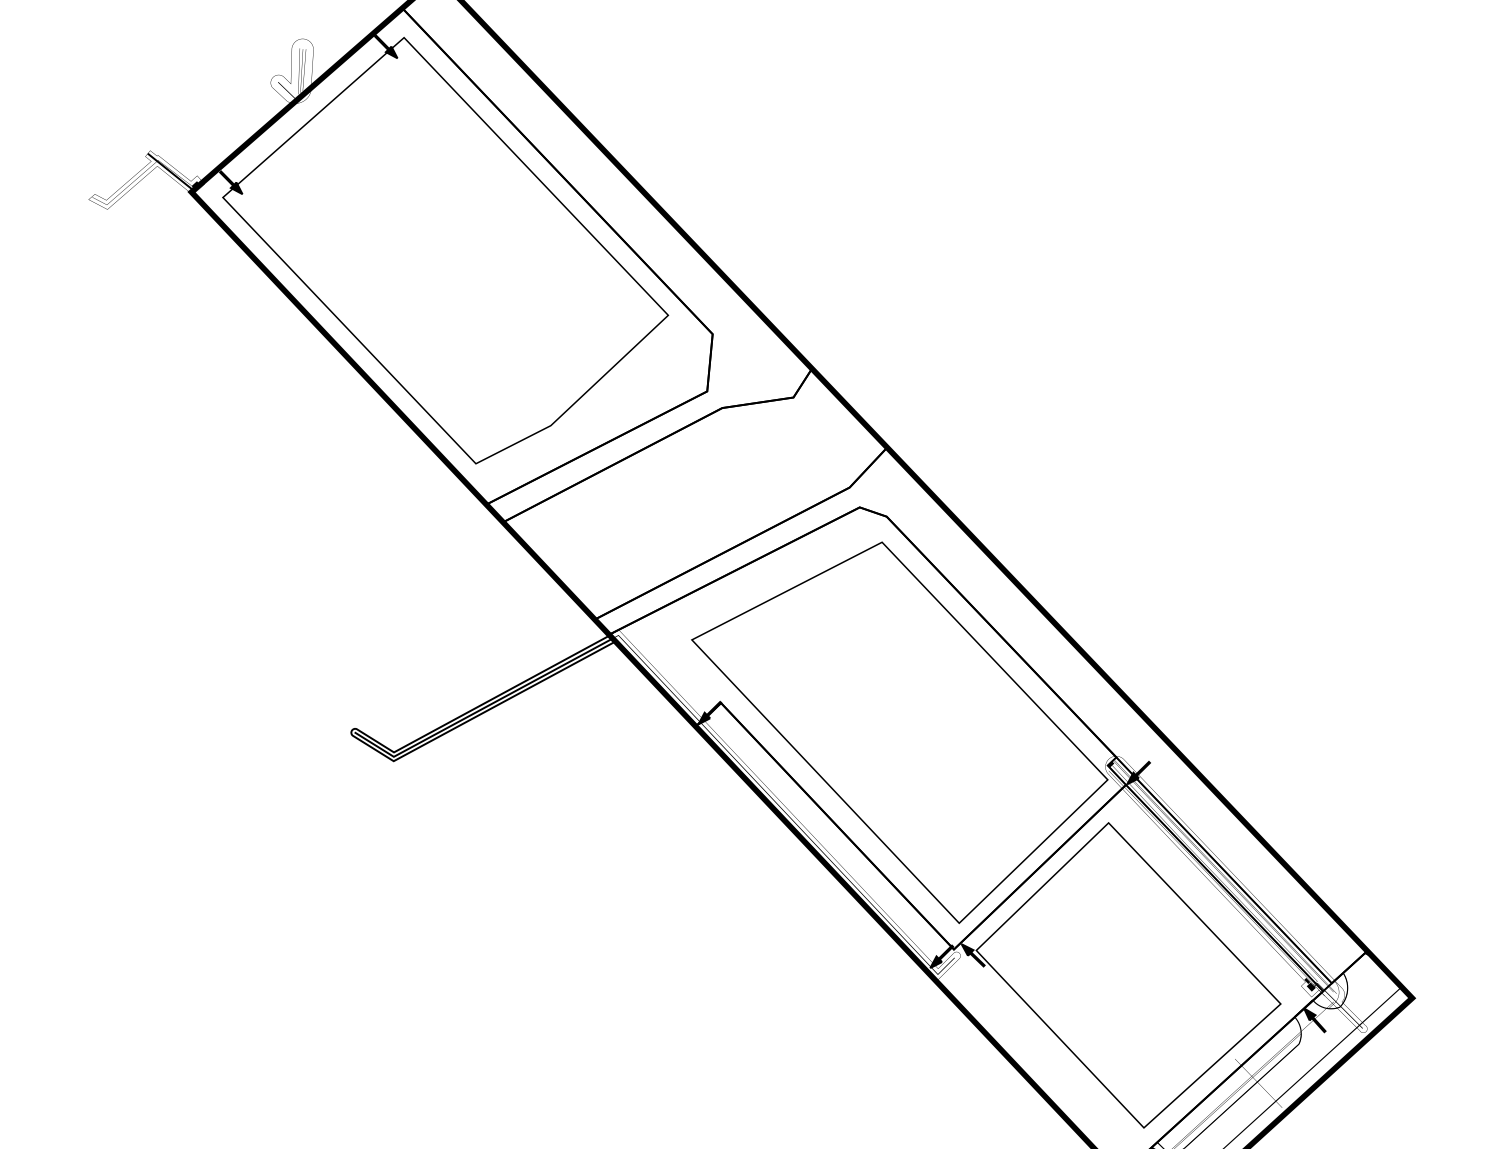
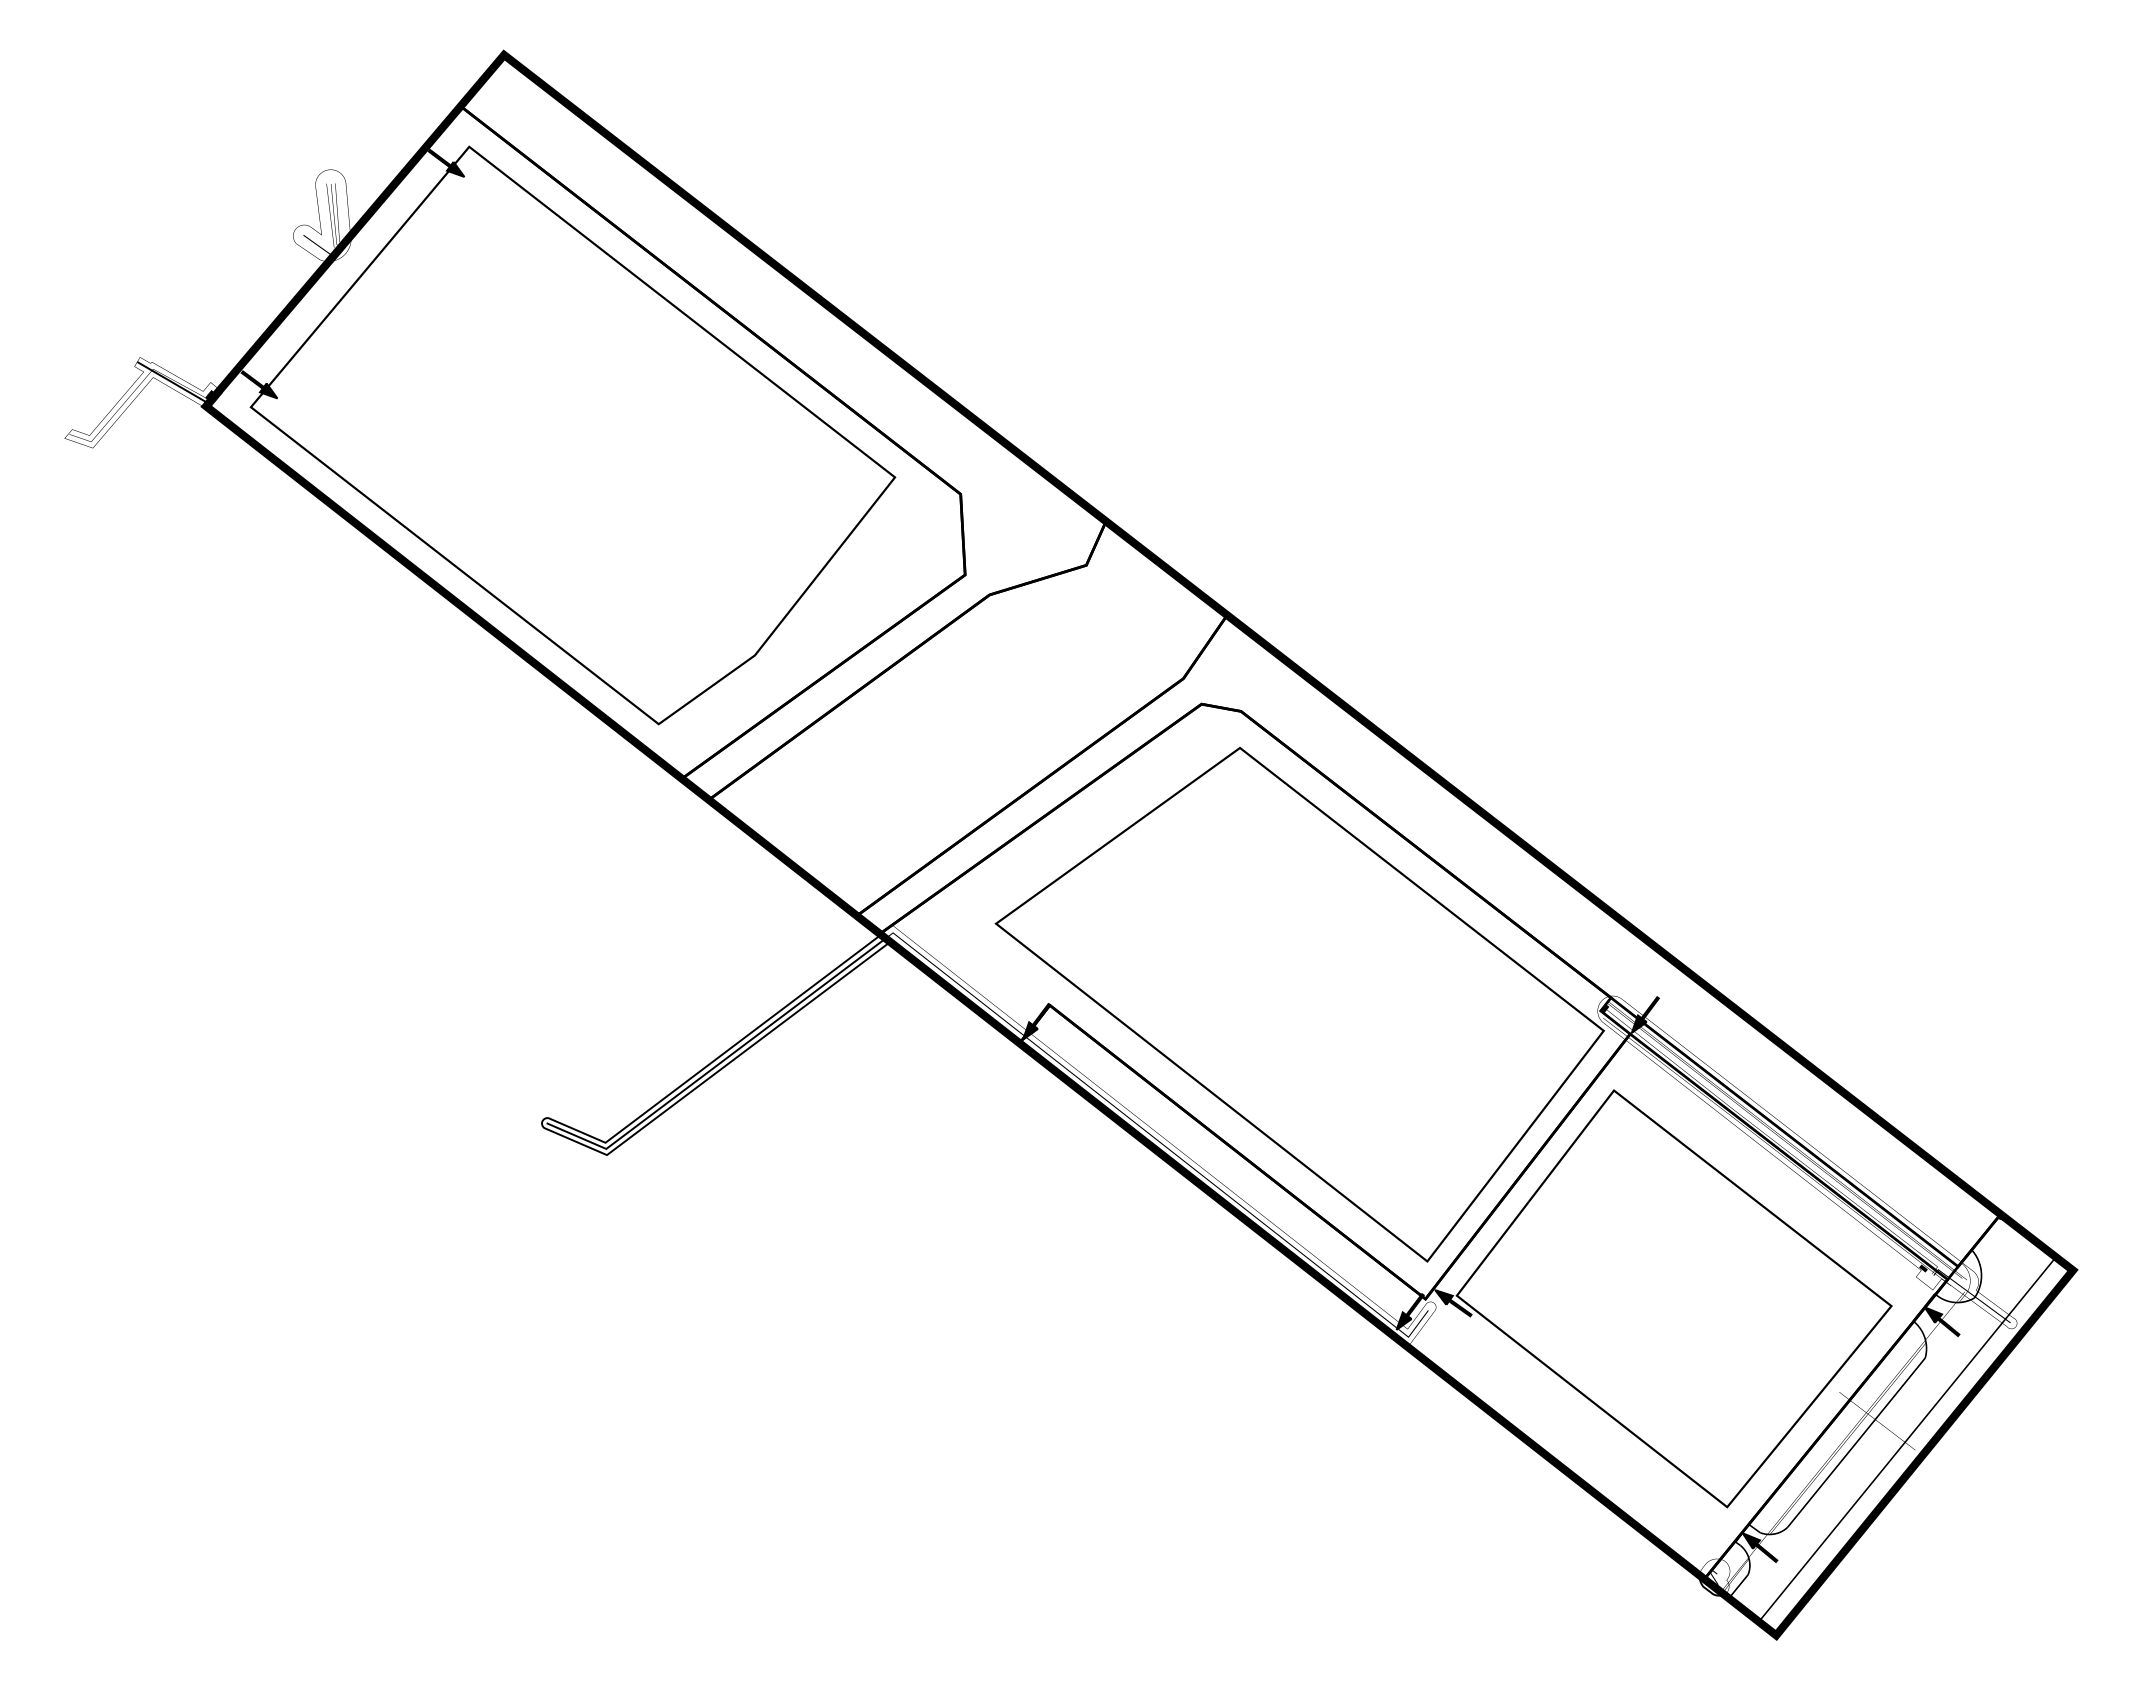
fill: (1310, 986) -> (1929, 1275), removed

